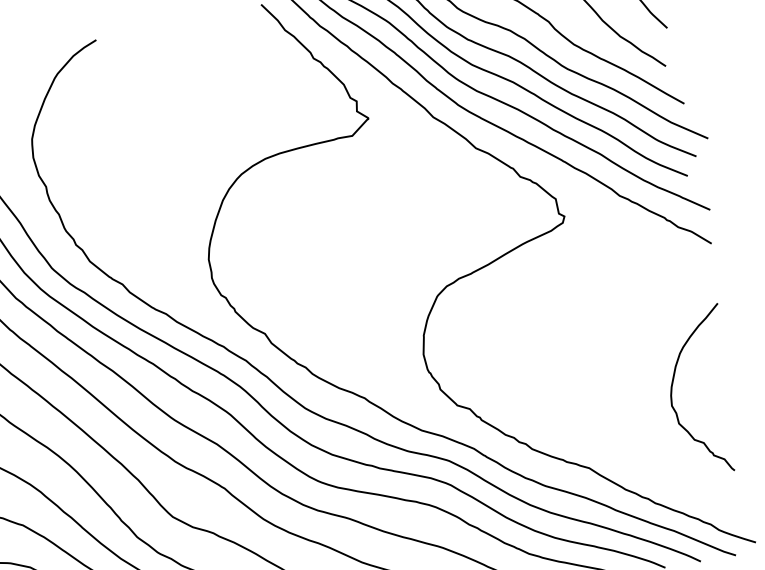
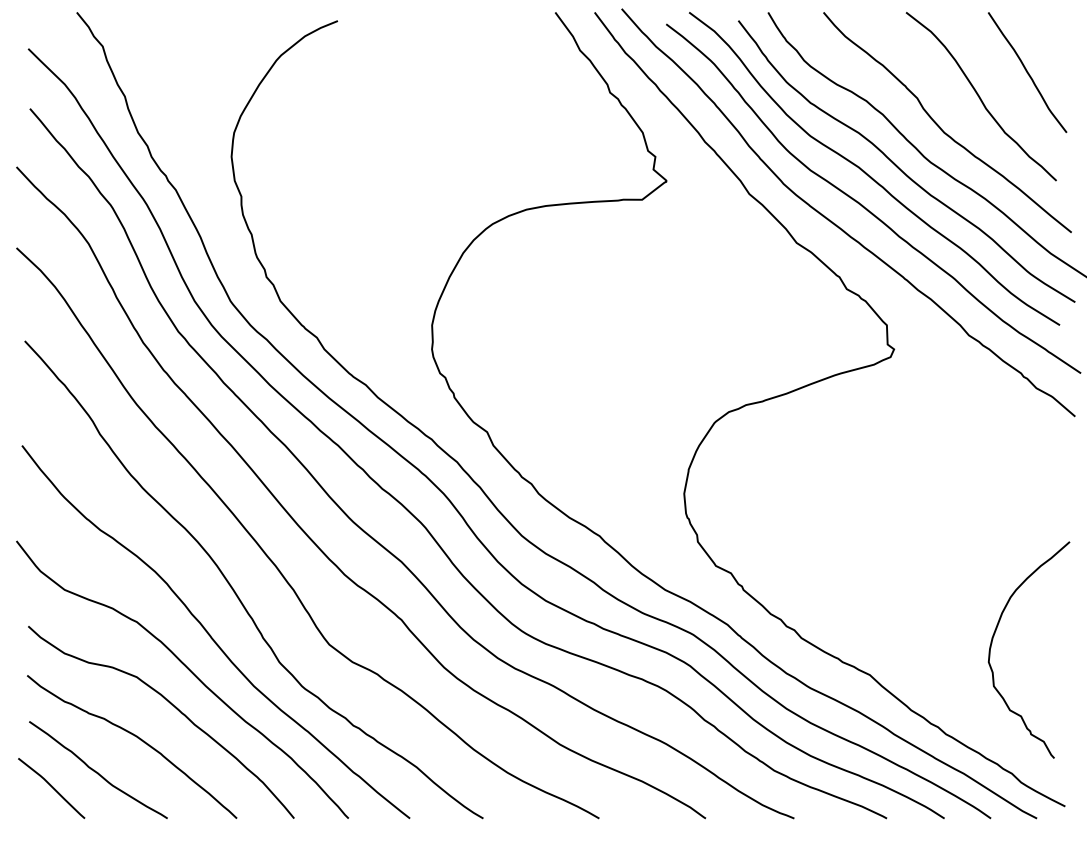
curve: (672, 385) -> (994, 636), moved

